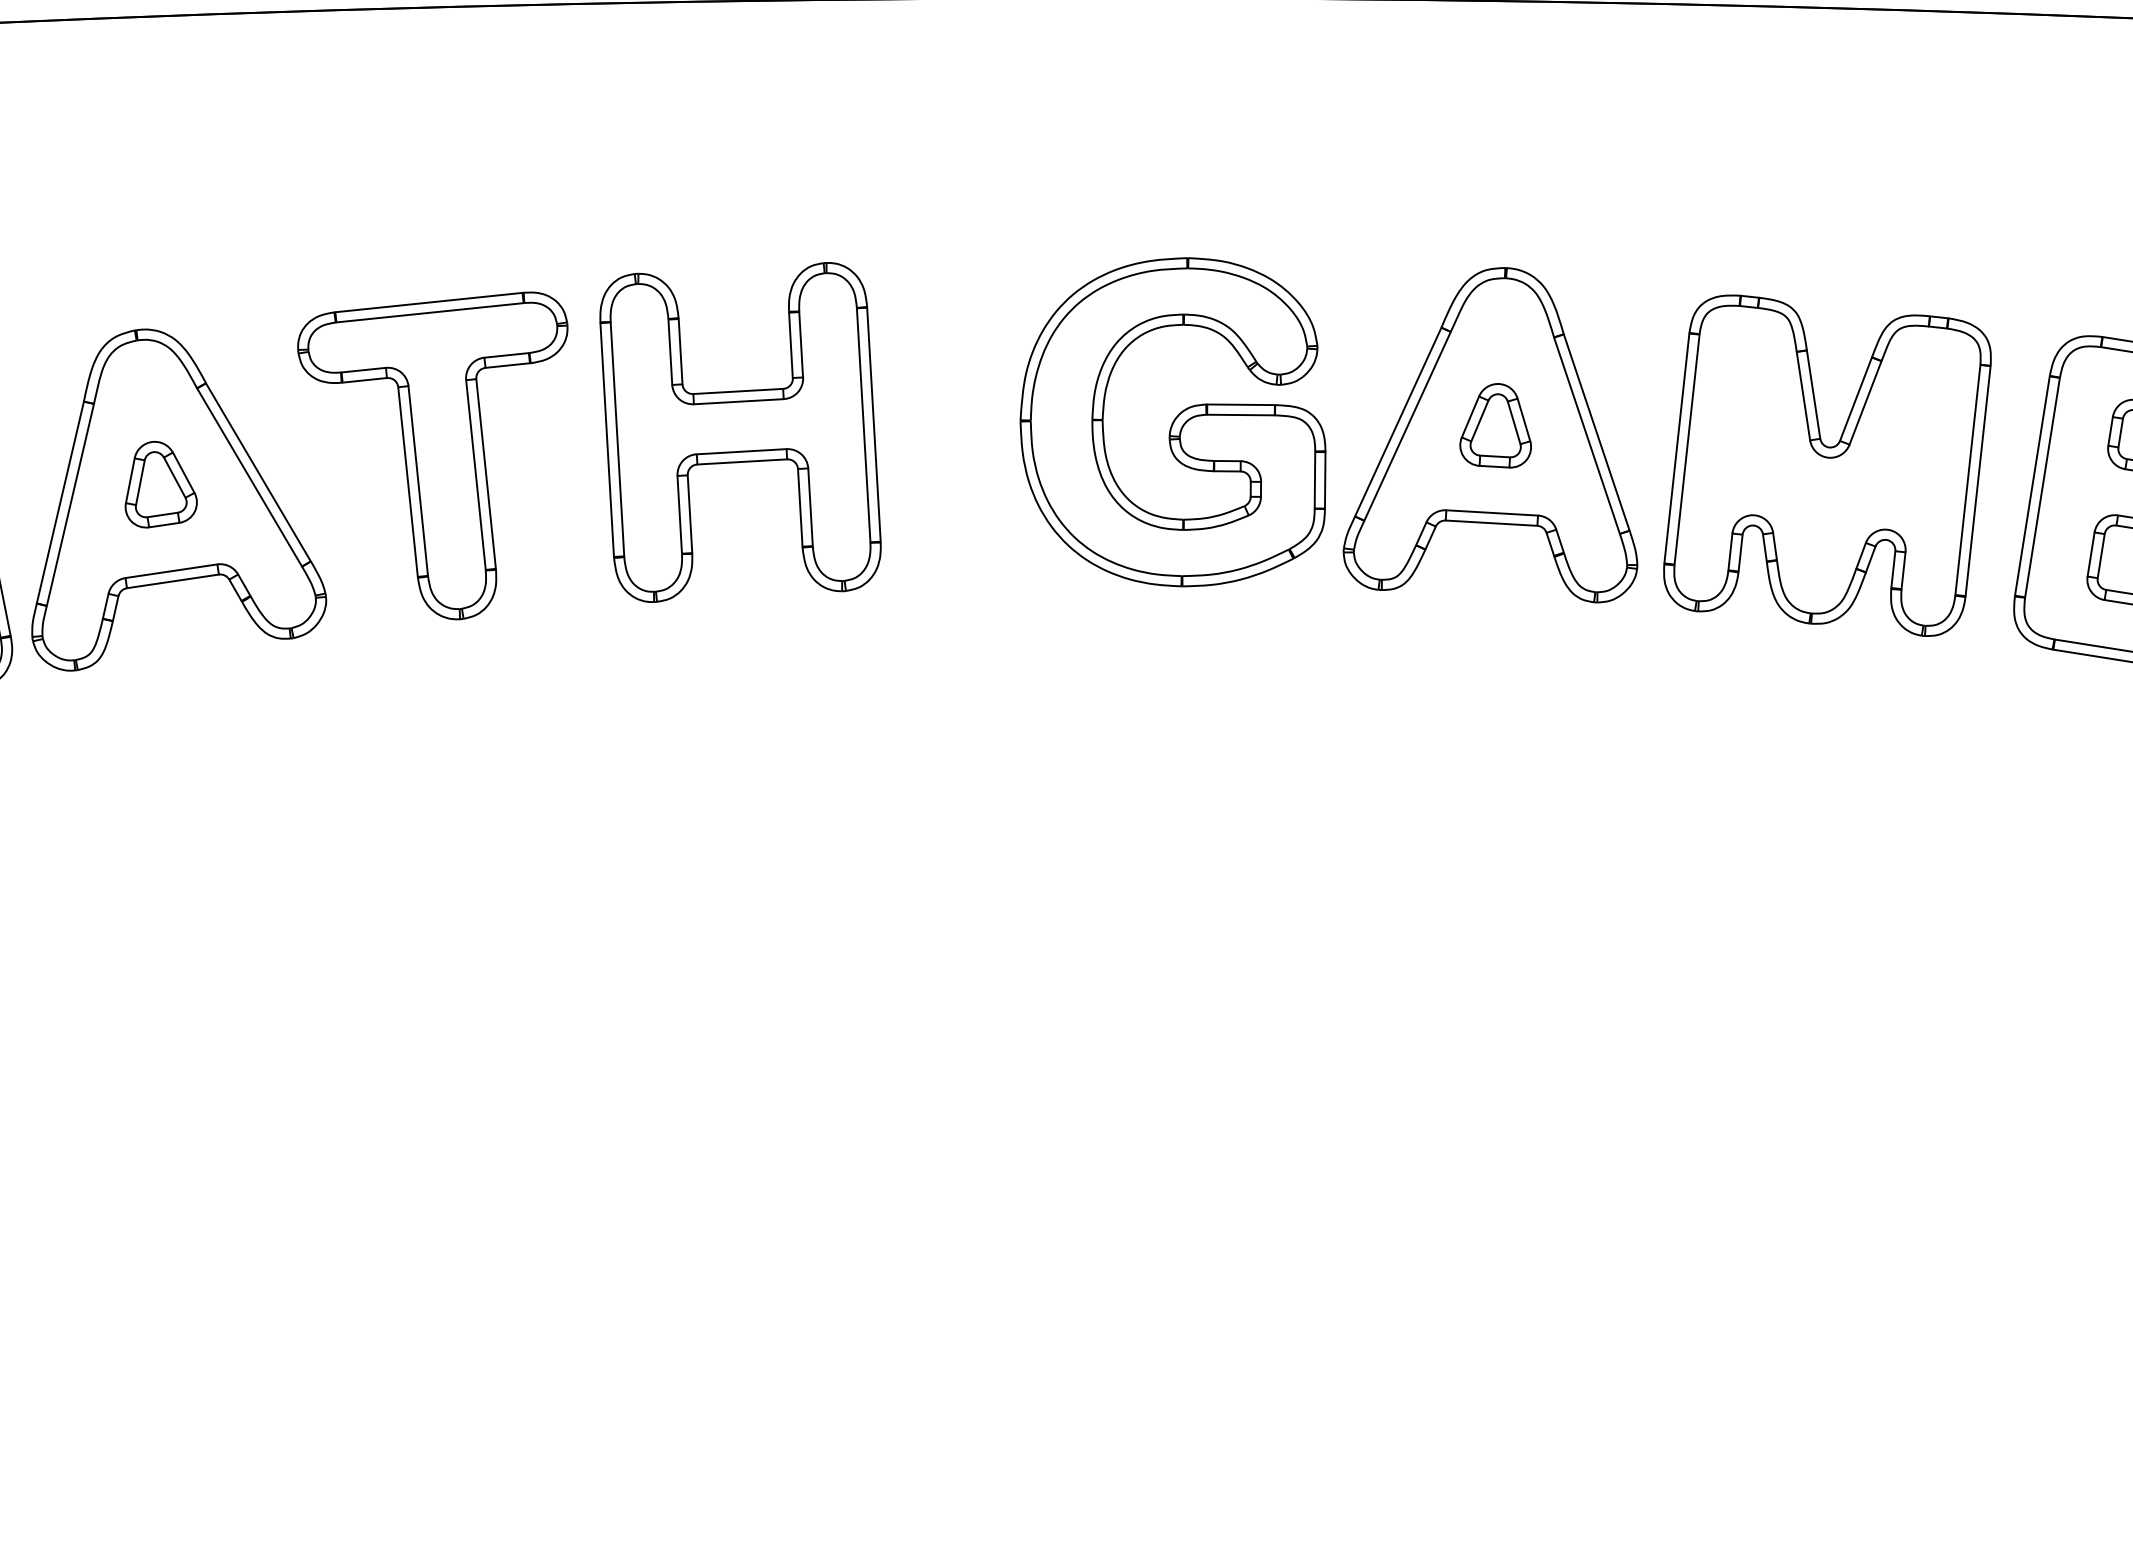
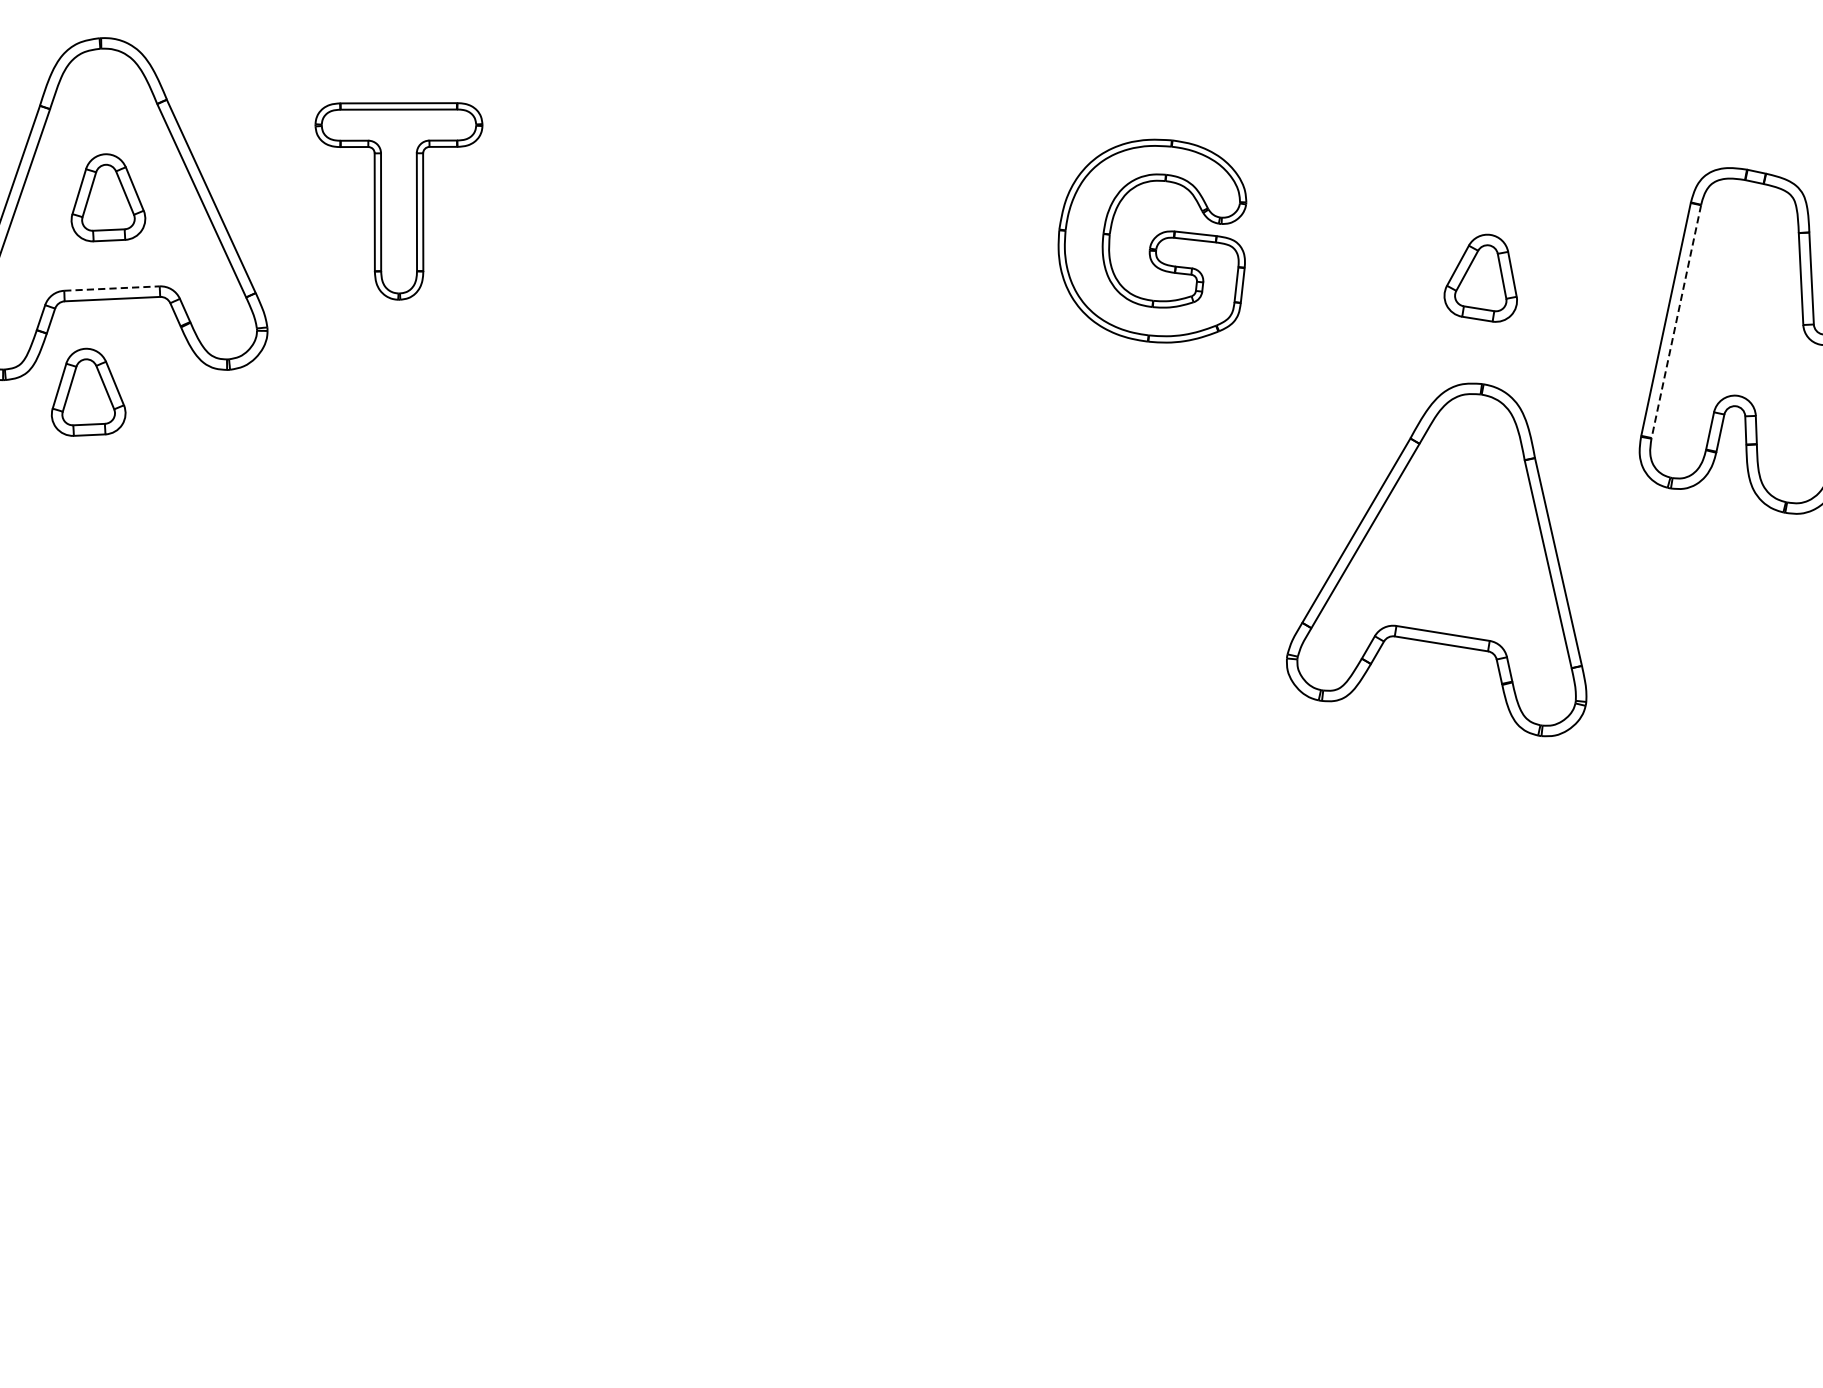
part: (1172, 422) -> (1152, 240), size x0.6
part: (740, 432) -> (709, 205), removed
part: (1490, 435) -> (1449, 553), moved
line: (1687, 449) -> (1676, 321), solid -> dashed
part: (432, 455) -> (391, 197), size x0.6
line: (171, 571) -> (111, 288), solid -> dashed
part: (160, 674) -> (90, 393), added

